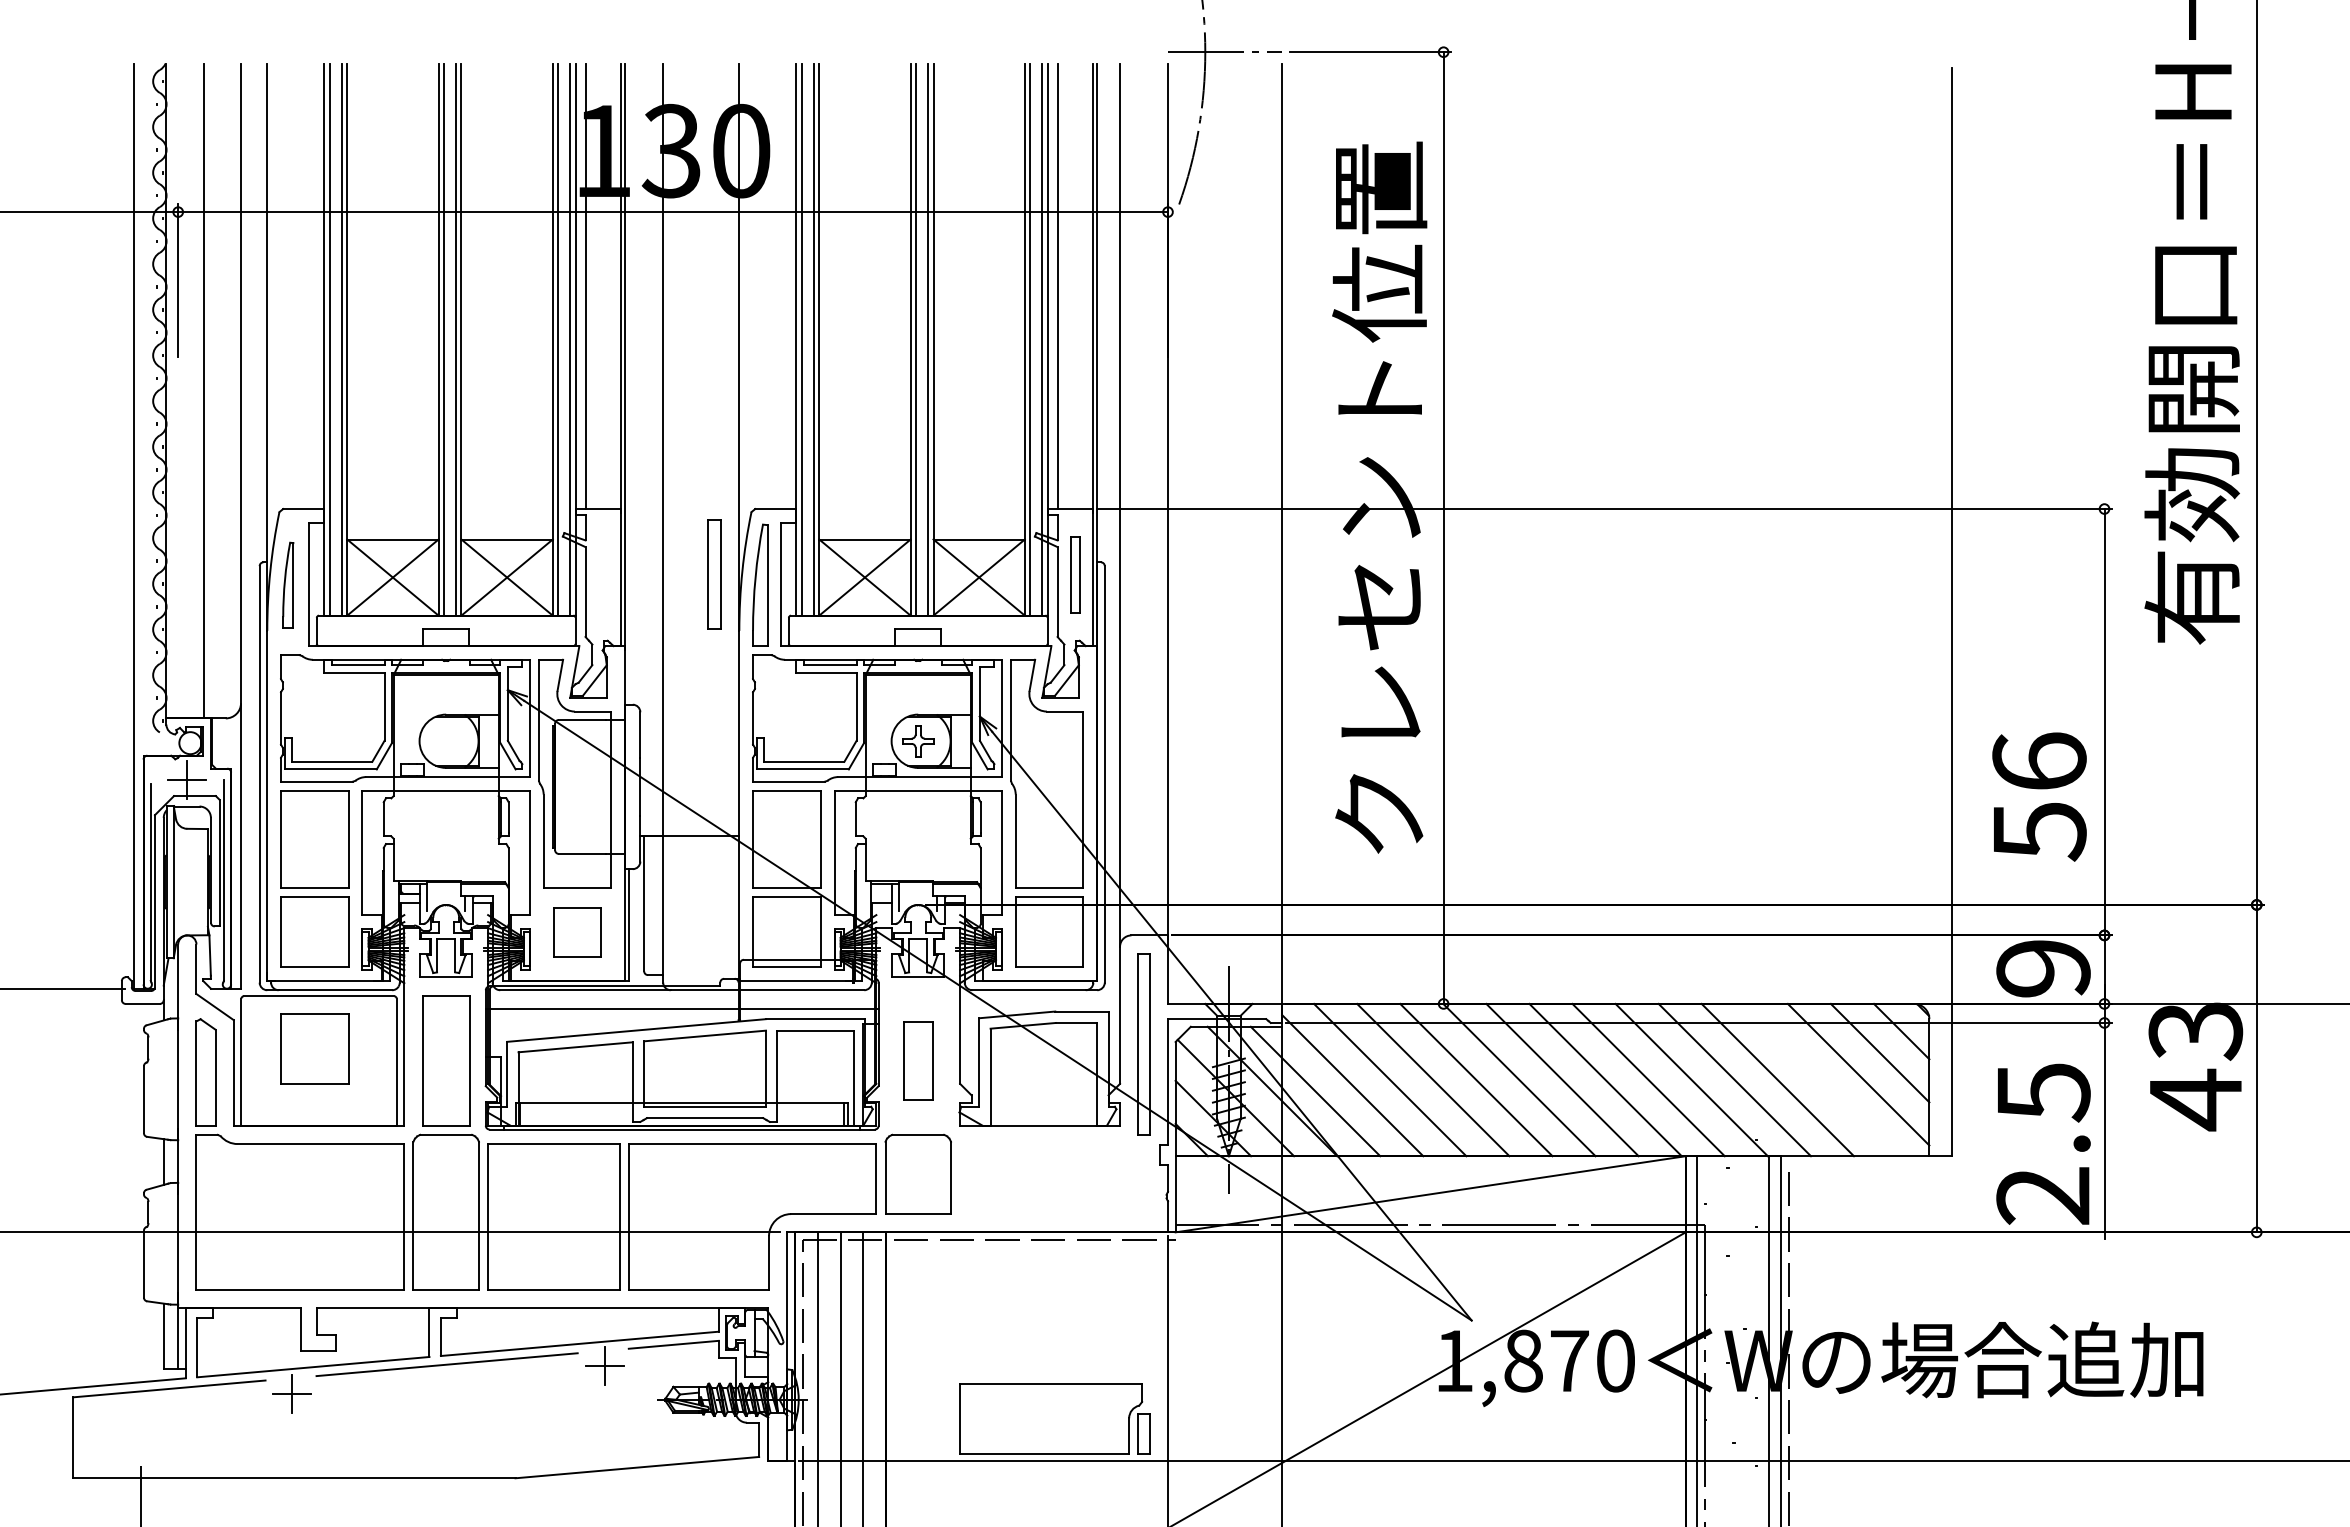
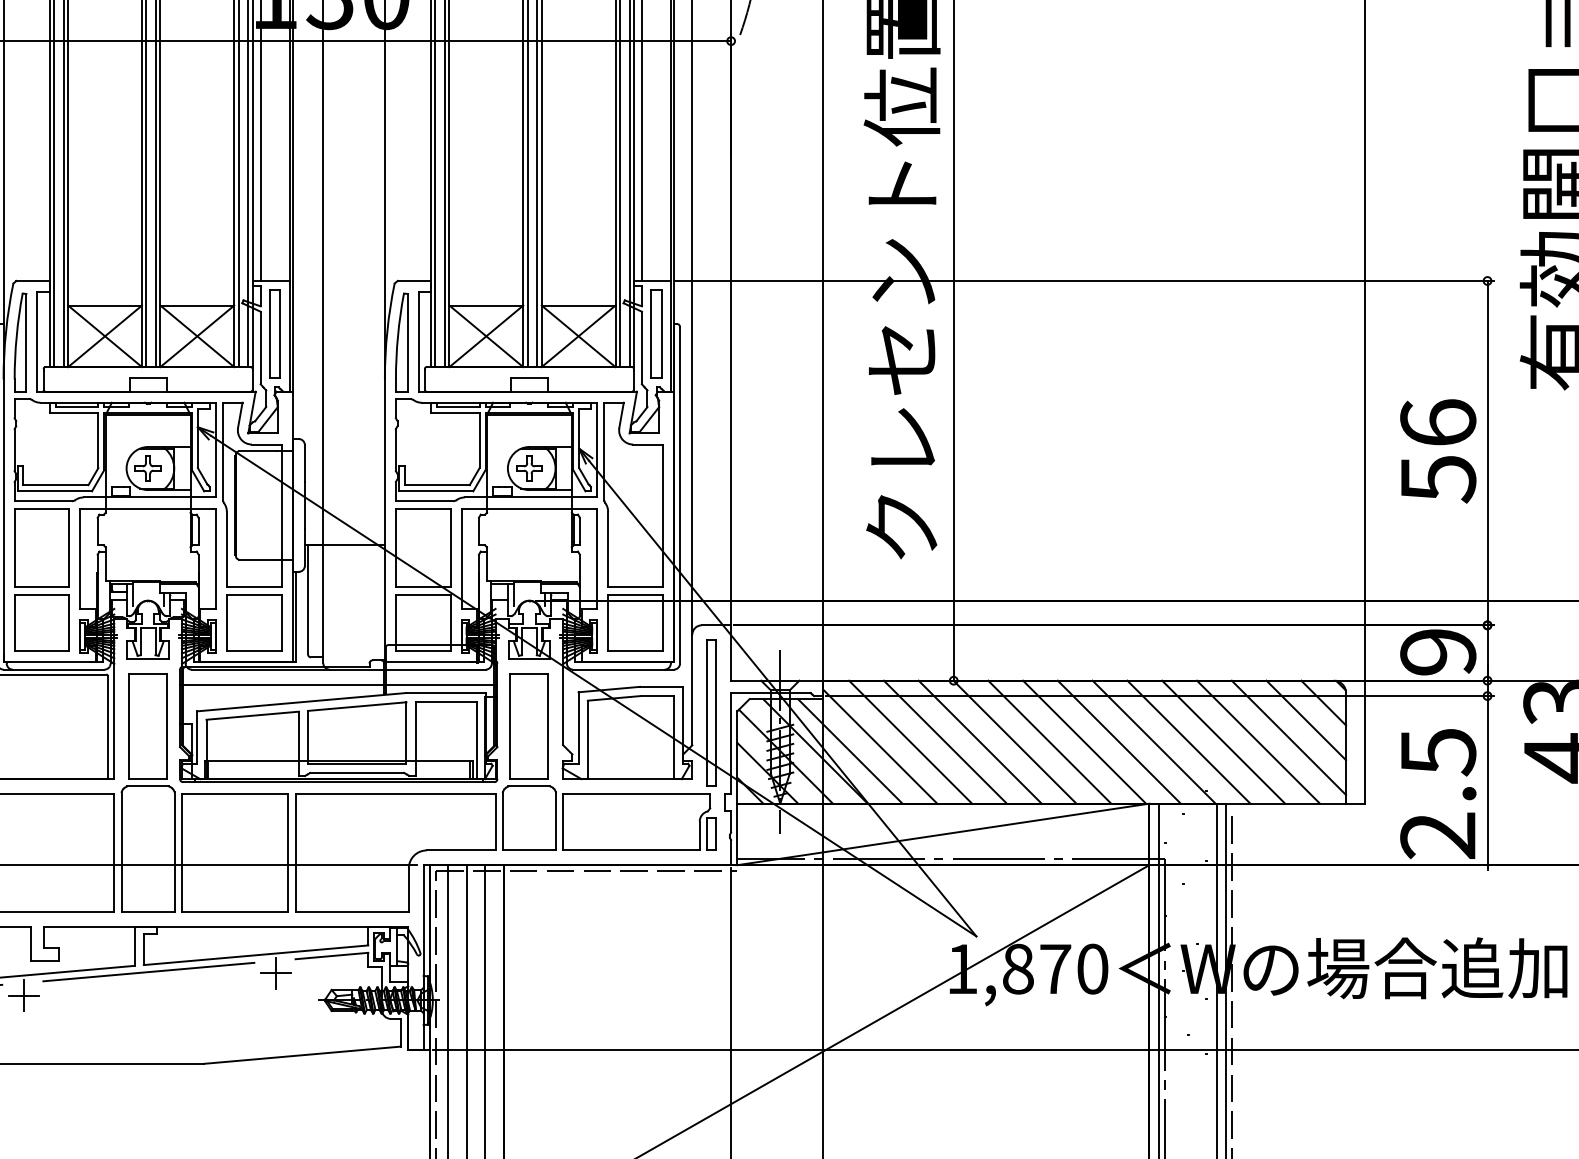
part: (714, 574) -> (275, 333), moved
part: (1075, 574) -> (656, 333), size x1.43
part: (288, 584) -> (20, 341), size x1.43
part: (445, 741) -> (147, 468), added
text: (2039, 796) -> (1438, 450), moved
part: (577, 931) -> (254, 622), size x1.43
part: (314, 1048) -> (41, 716), removed
part: (918, 1060) -> (529, 726), size x1.67
line: (1820, 1079) -> (1258, 741), added
part: (1054, 1418) -> (639, 821), moved

